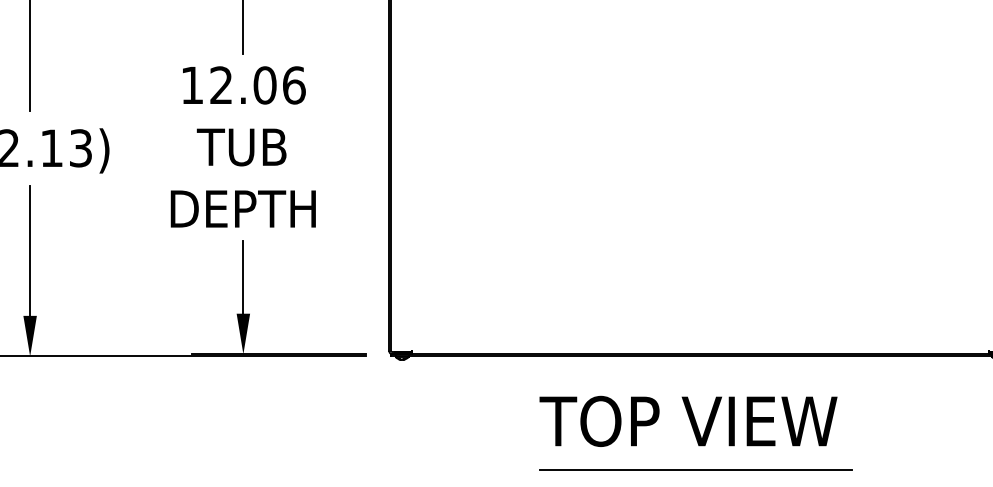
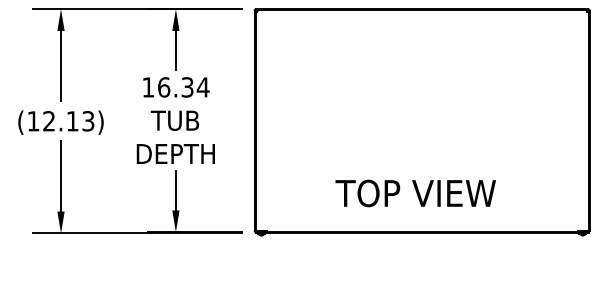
text: (257, 85) -> (183, 87), 12.06 -> 16.34
text: (688, 421) -> (415, 193), moved
line: (695, 469) -> (419, 294), removed

